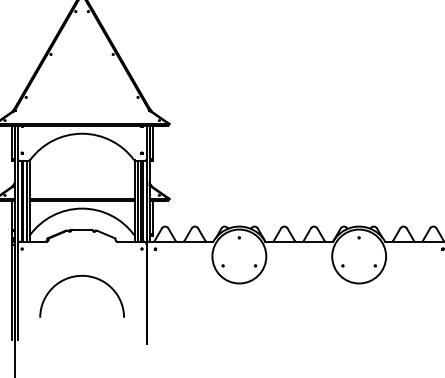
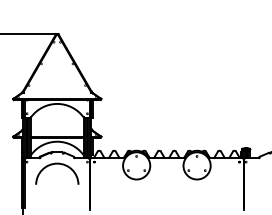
arc: (82, 277) -> (57, 164), moved

